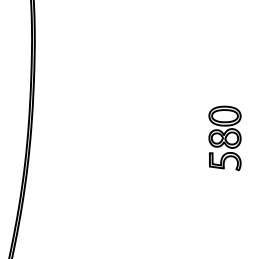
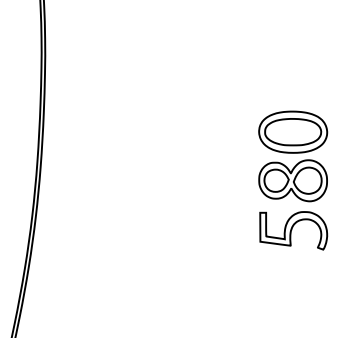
part: (224, 138) -> (292, 180), size x1.67

